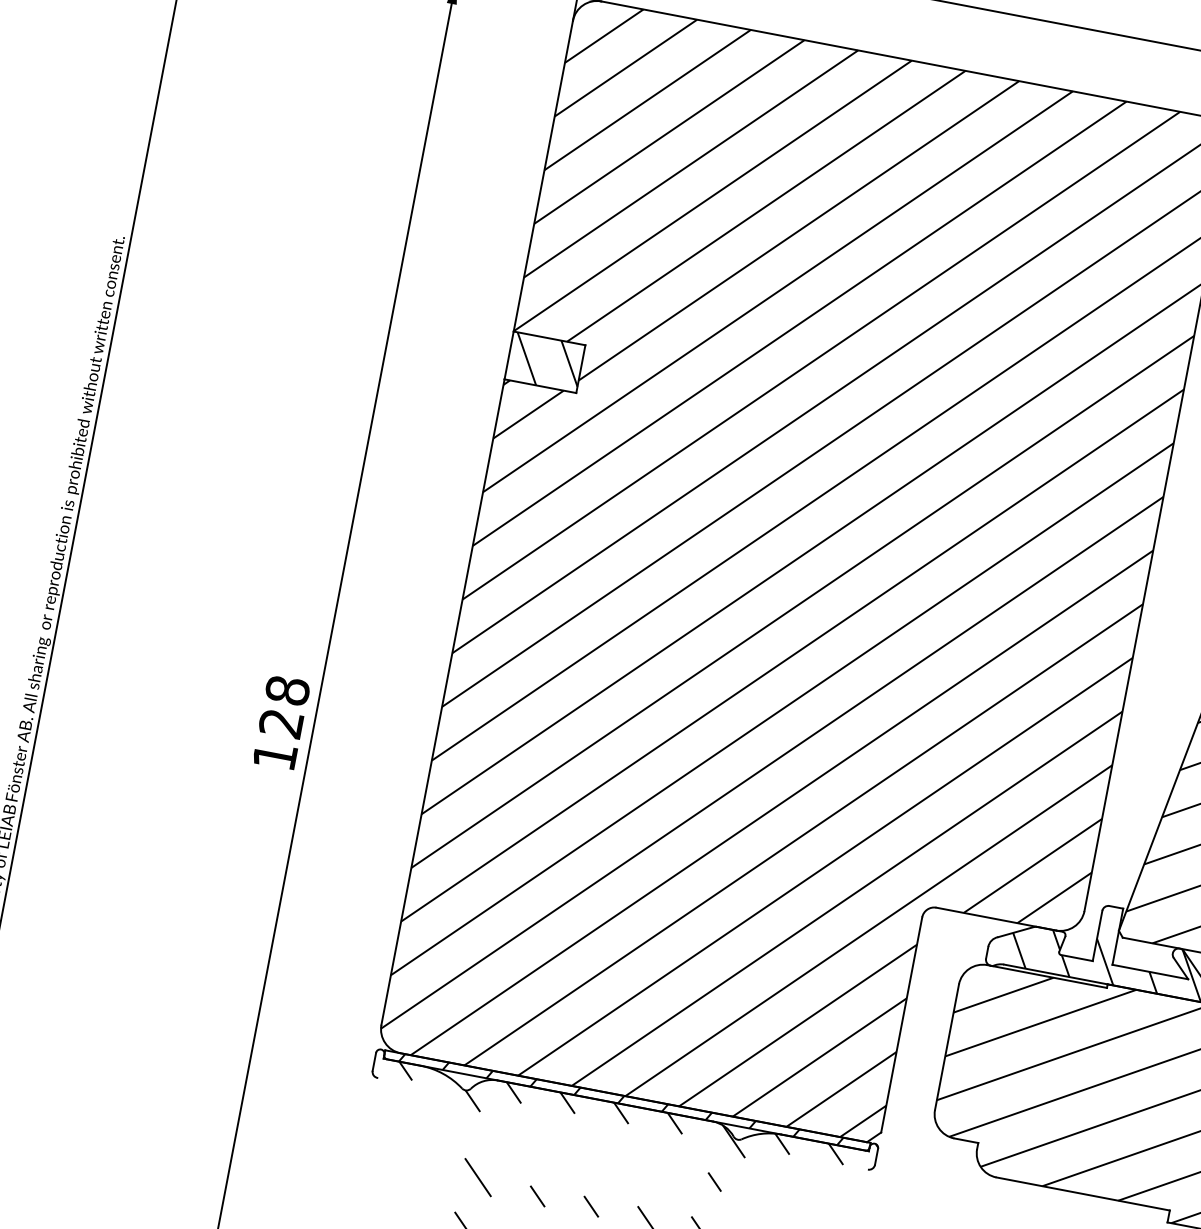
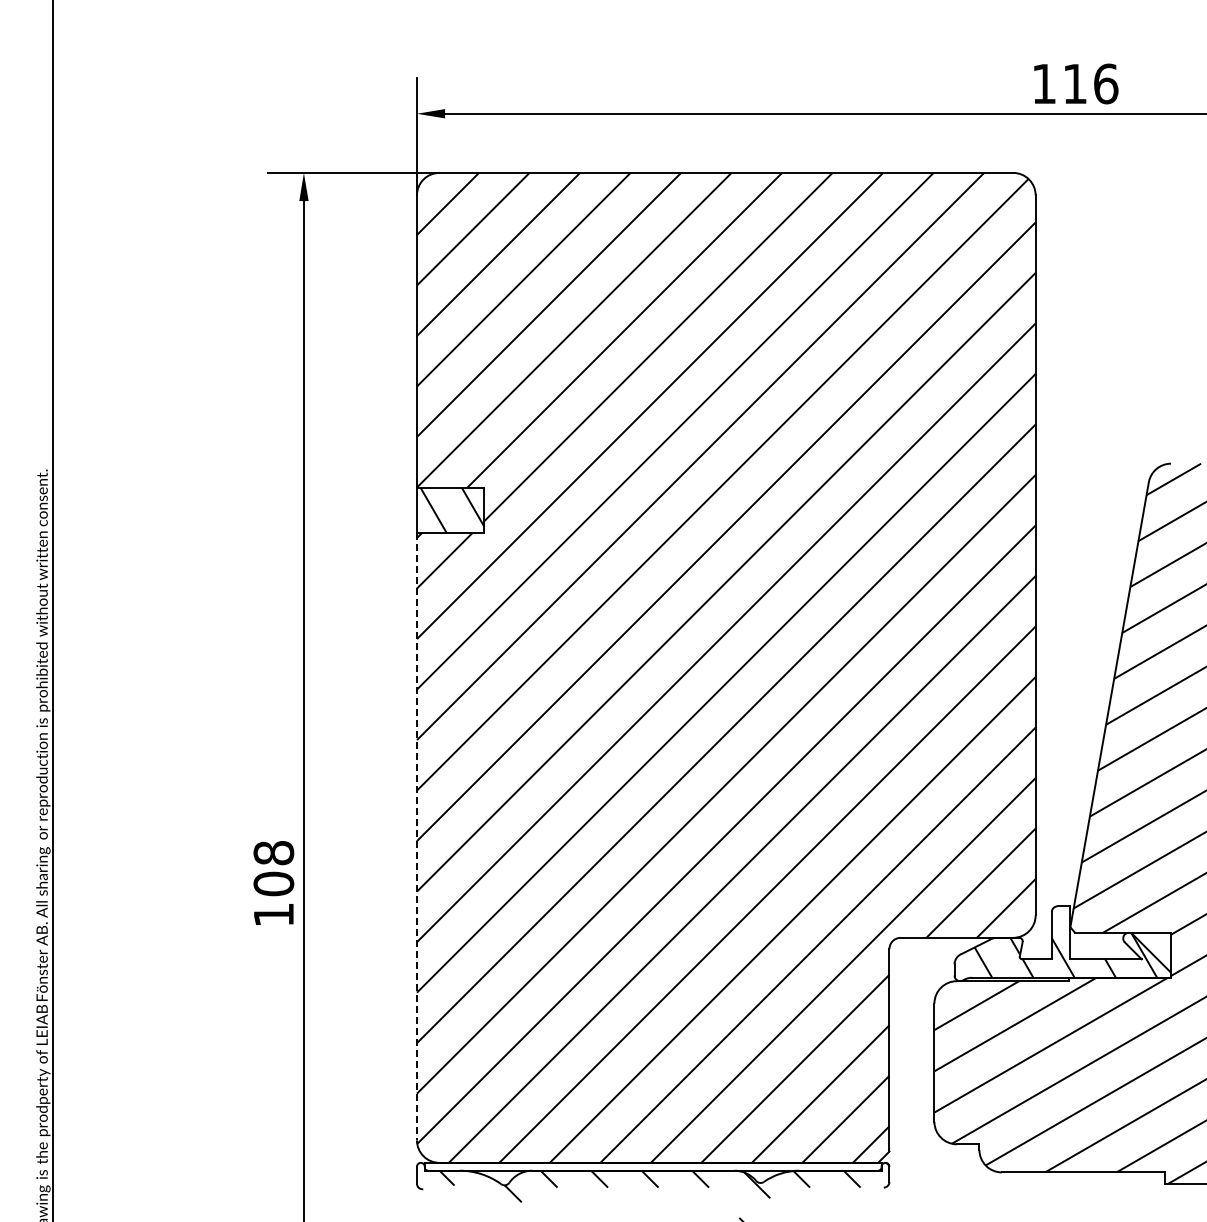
line: (442, 701) -> (416, 836), solid -> dashed
text: (281, 722) -> (273, 883), 128 -> 108
hatch: (621, 1099) -> (647, 1166), removed

